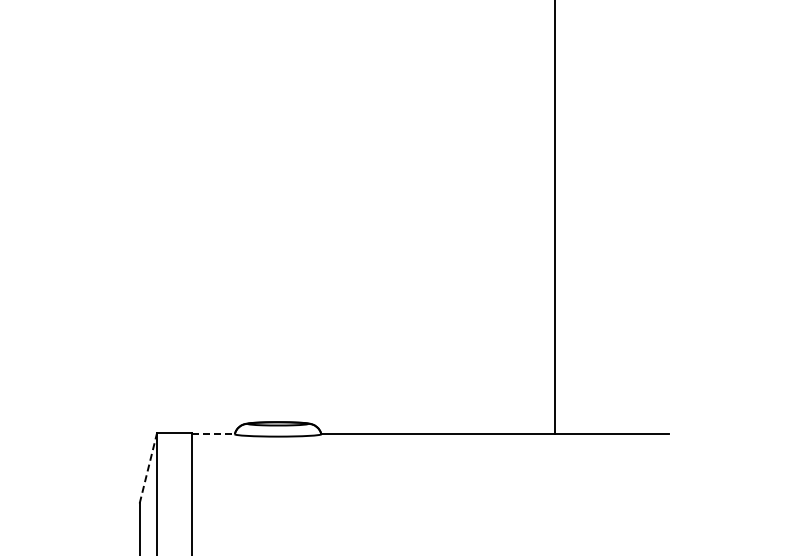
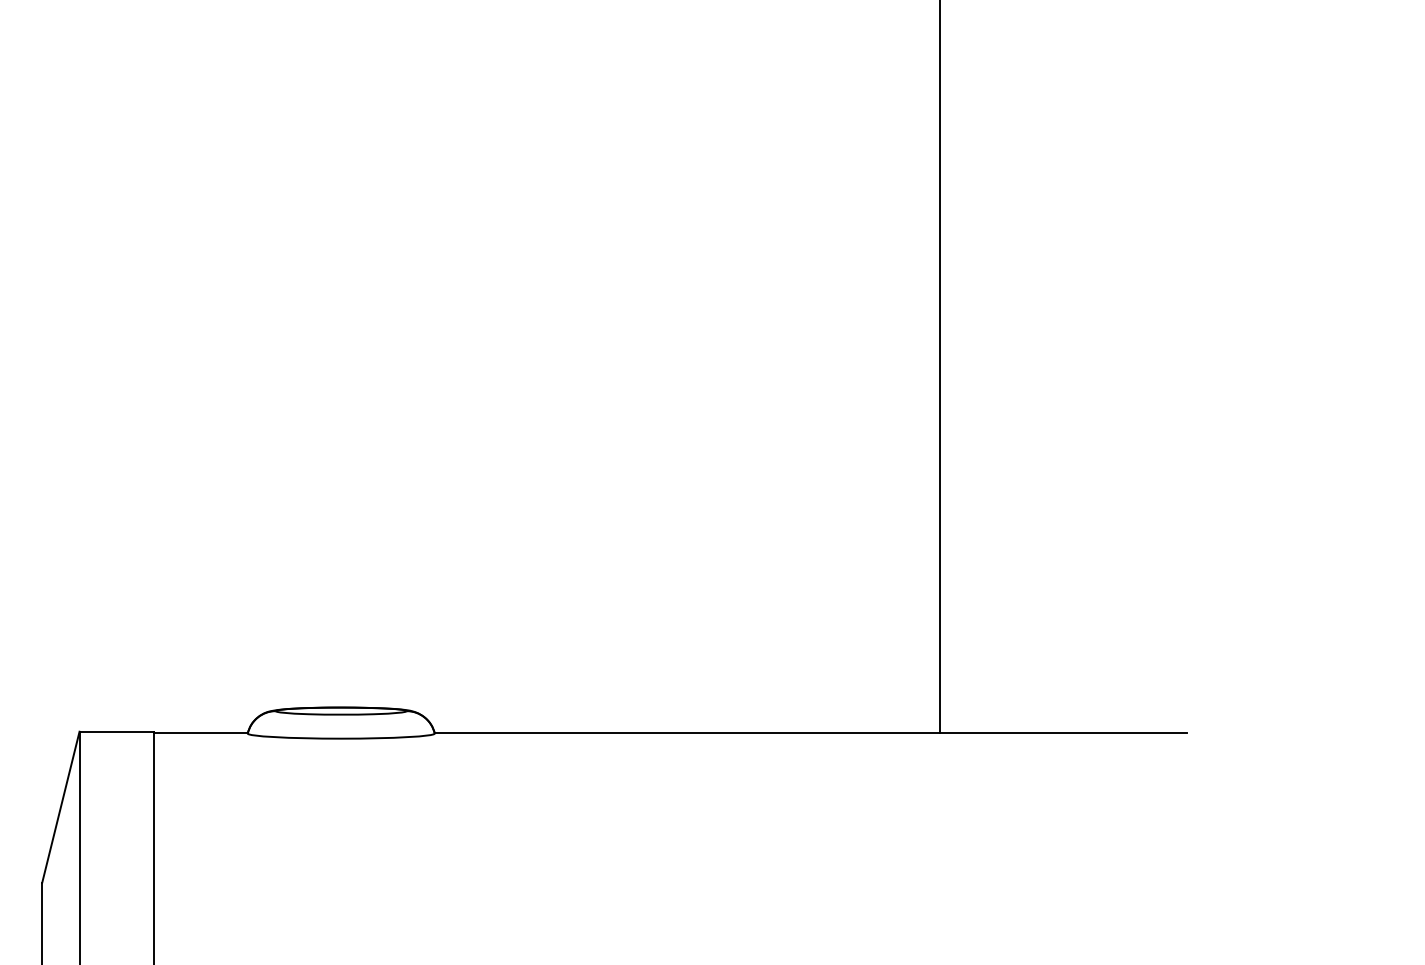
line: (213, 433) -> (201, 731), dashed -> solid
line: (148, 467) -> (61, 805), dashed -> solid

